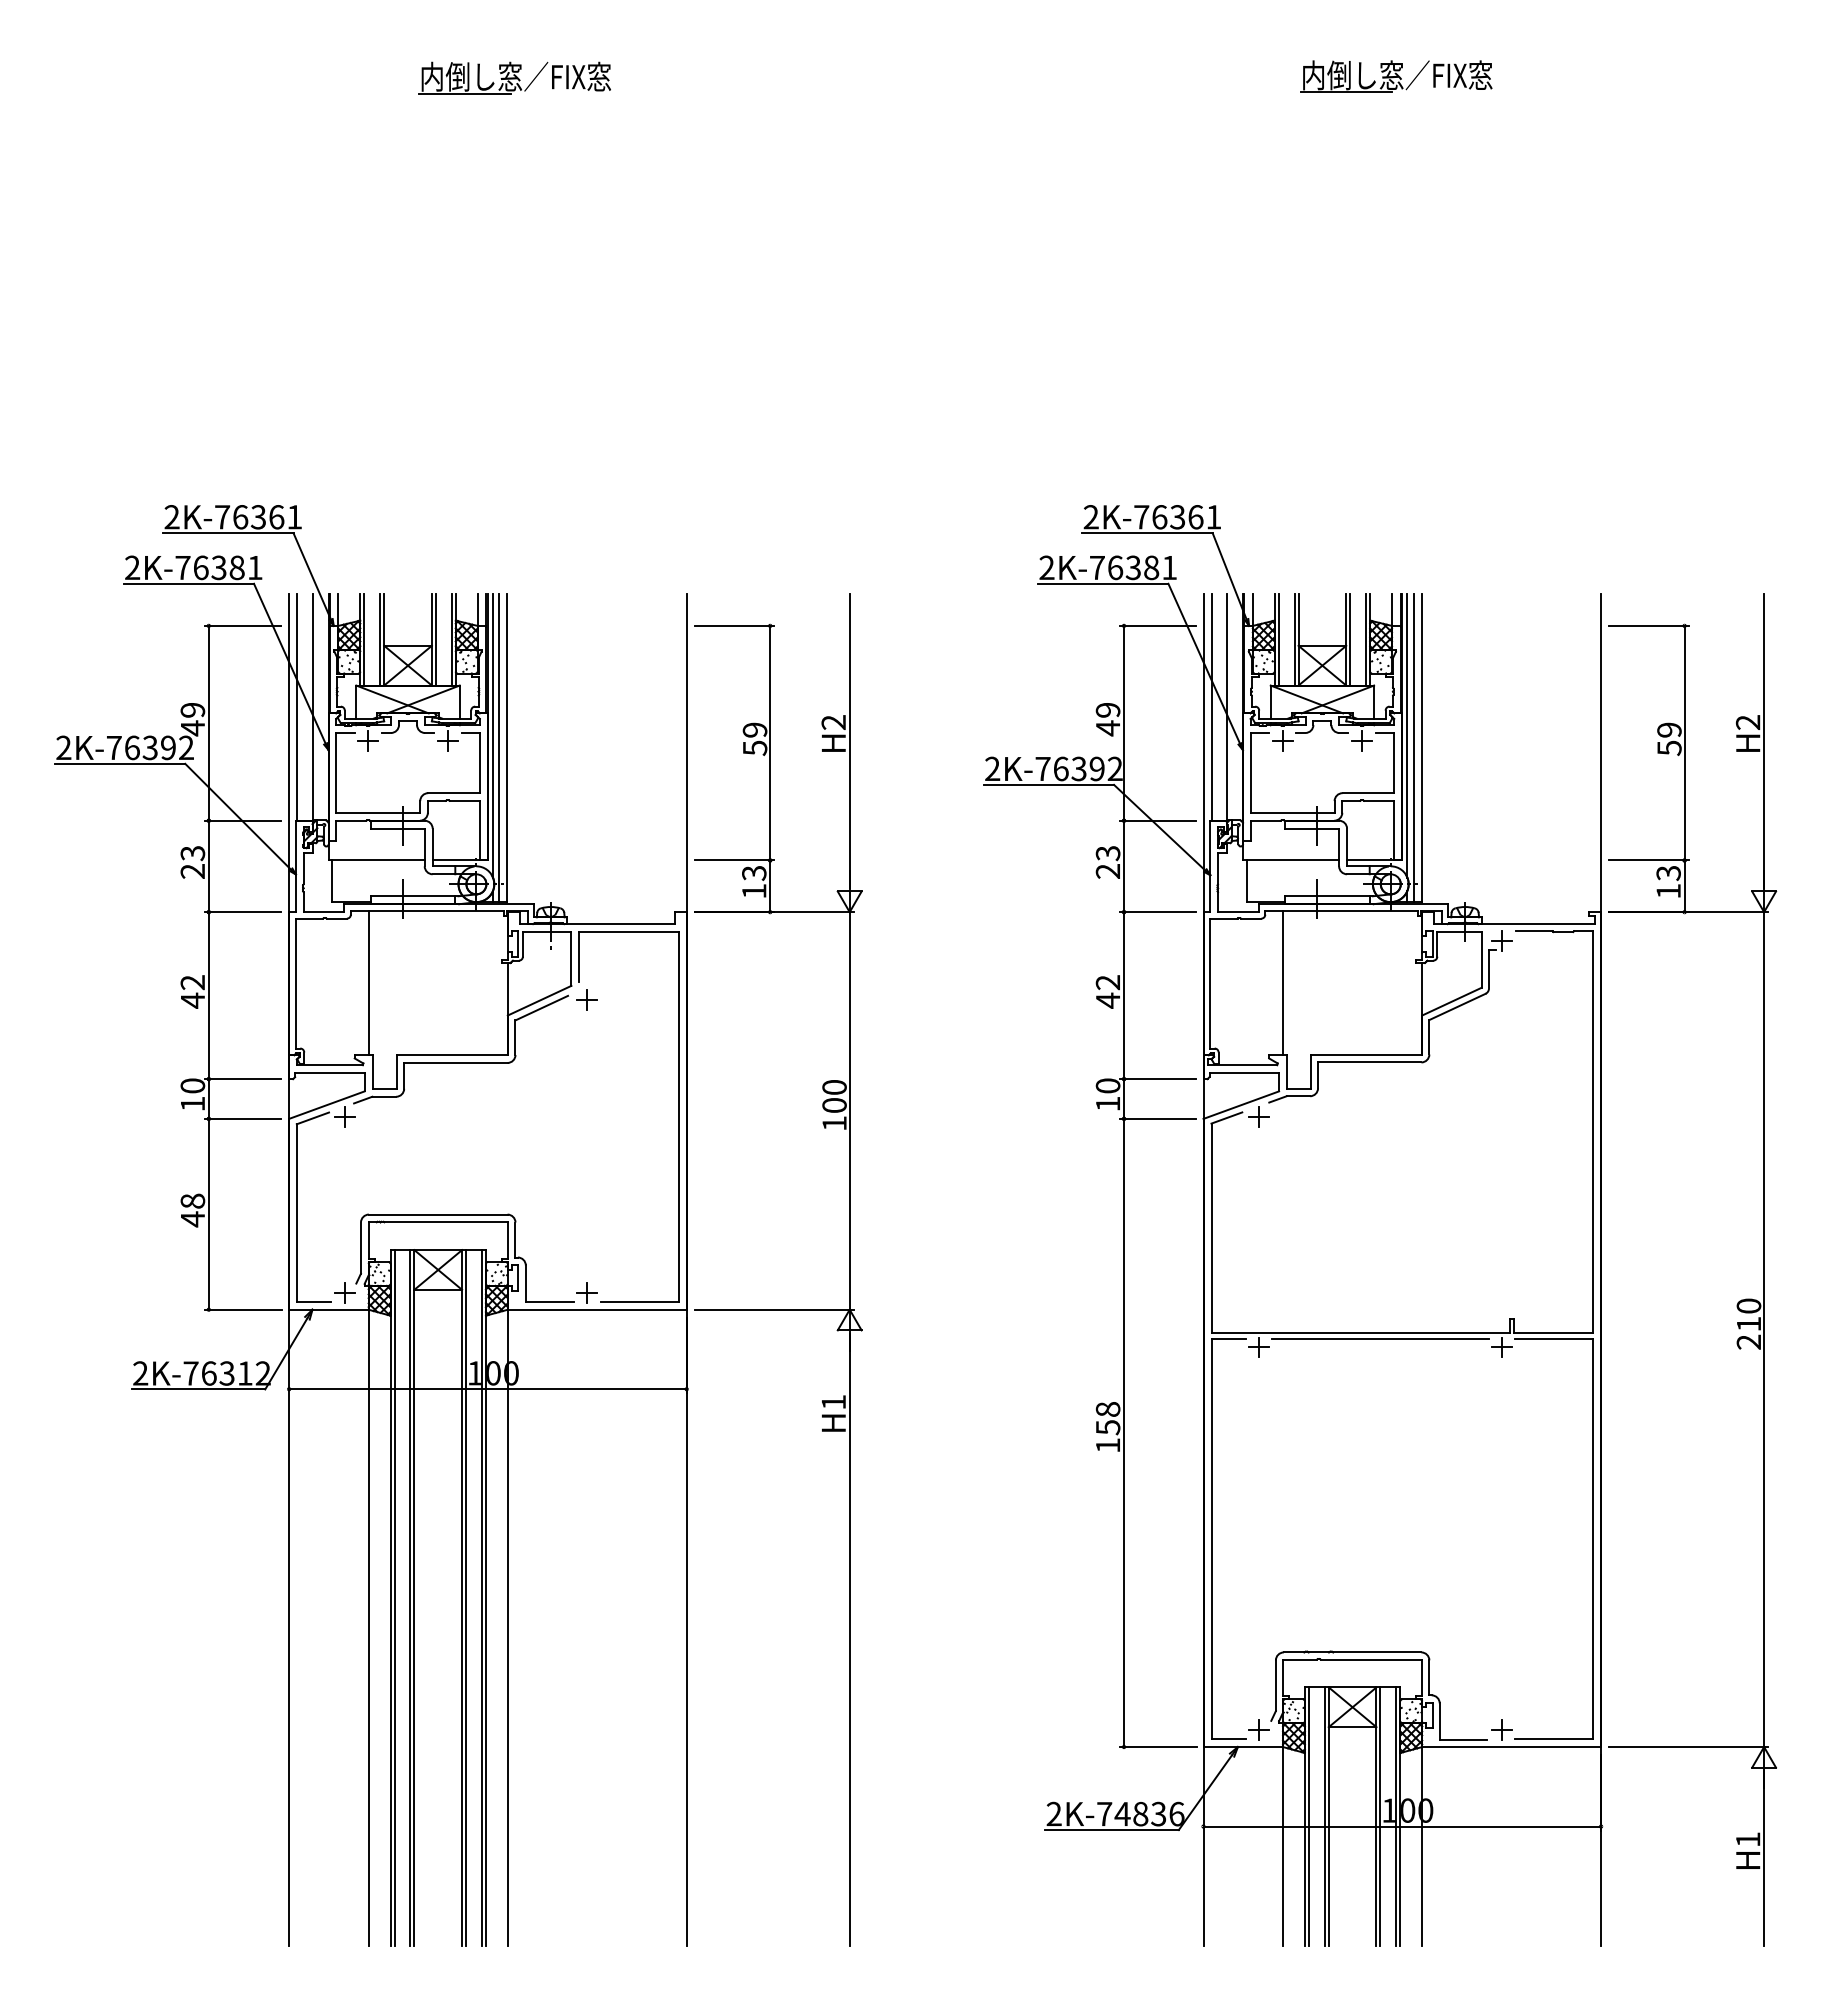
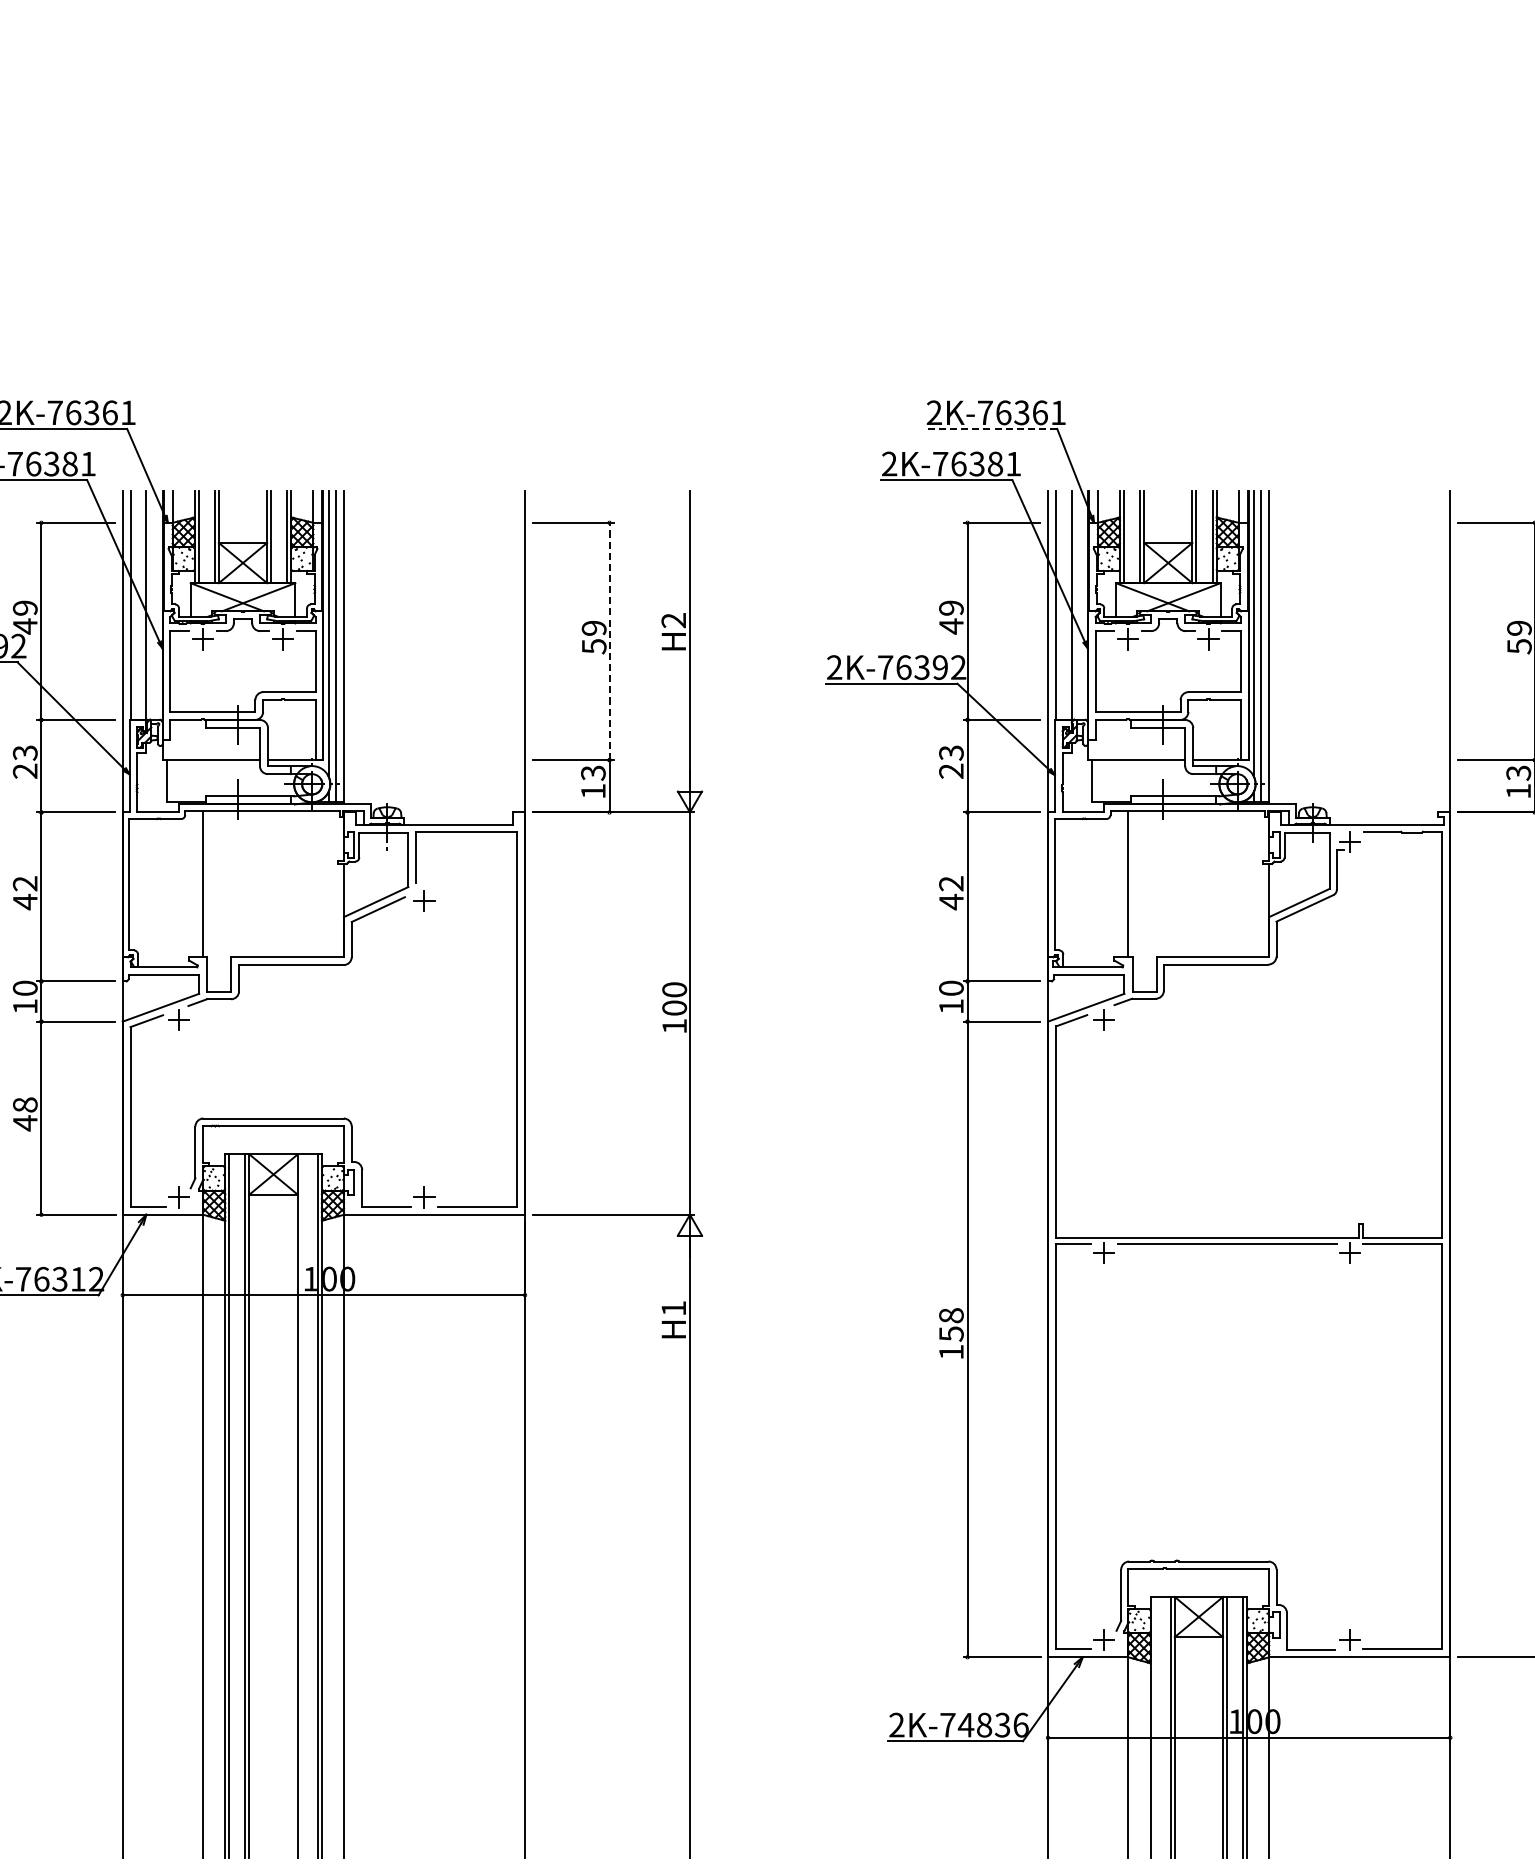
line: (1147, 533) -> (991, 429), solid -> dashed
line: (770, 742) -> (609, 640), solid -> dashed
line: (466, 1597) -> (302, 1505), removed
line: (1308, 1816) -> (1154, 1727), removed

